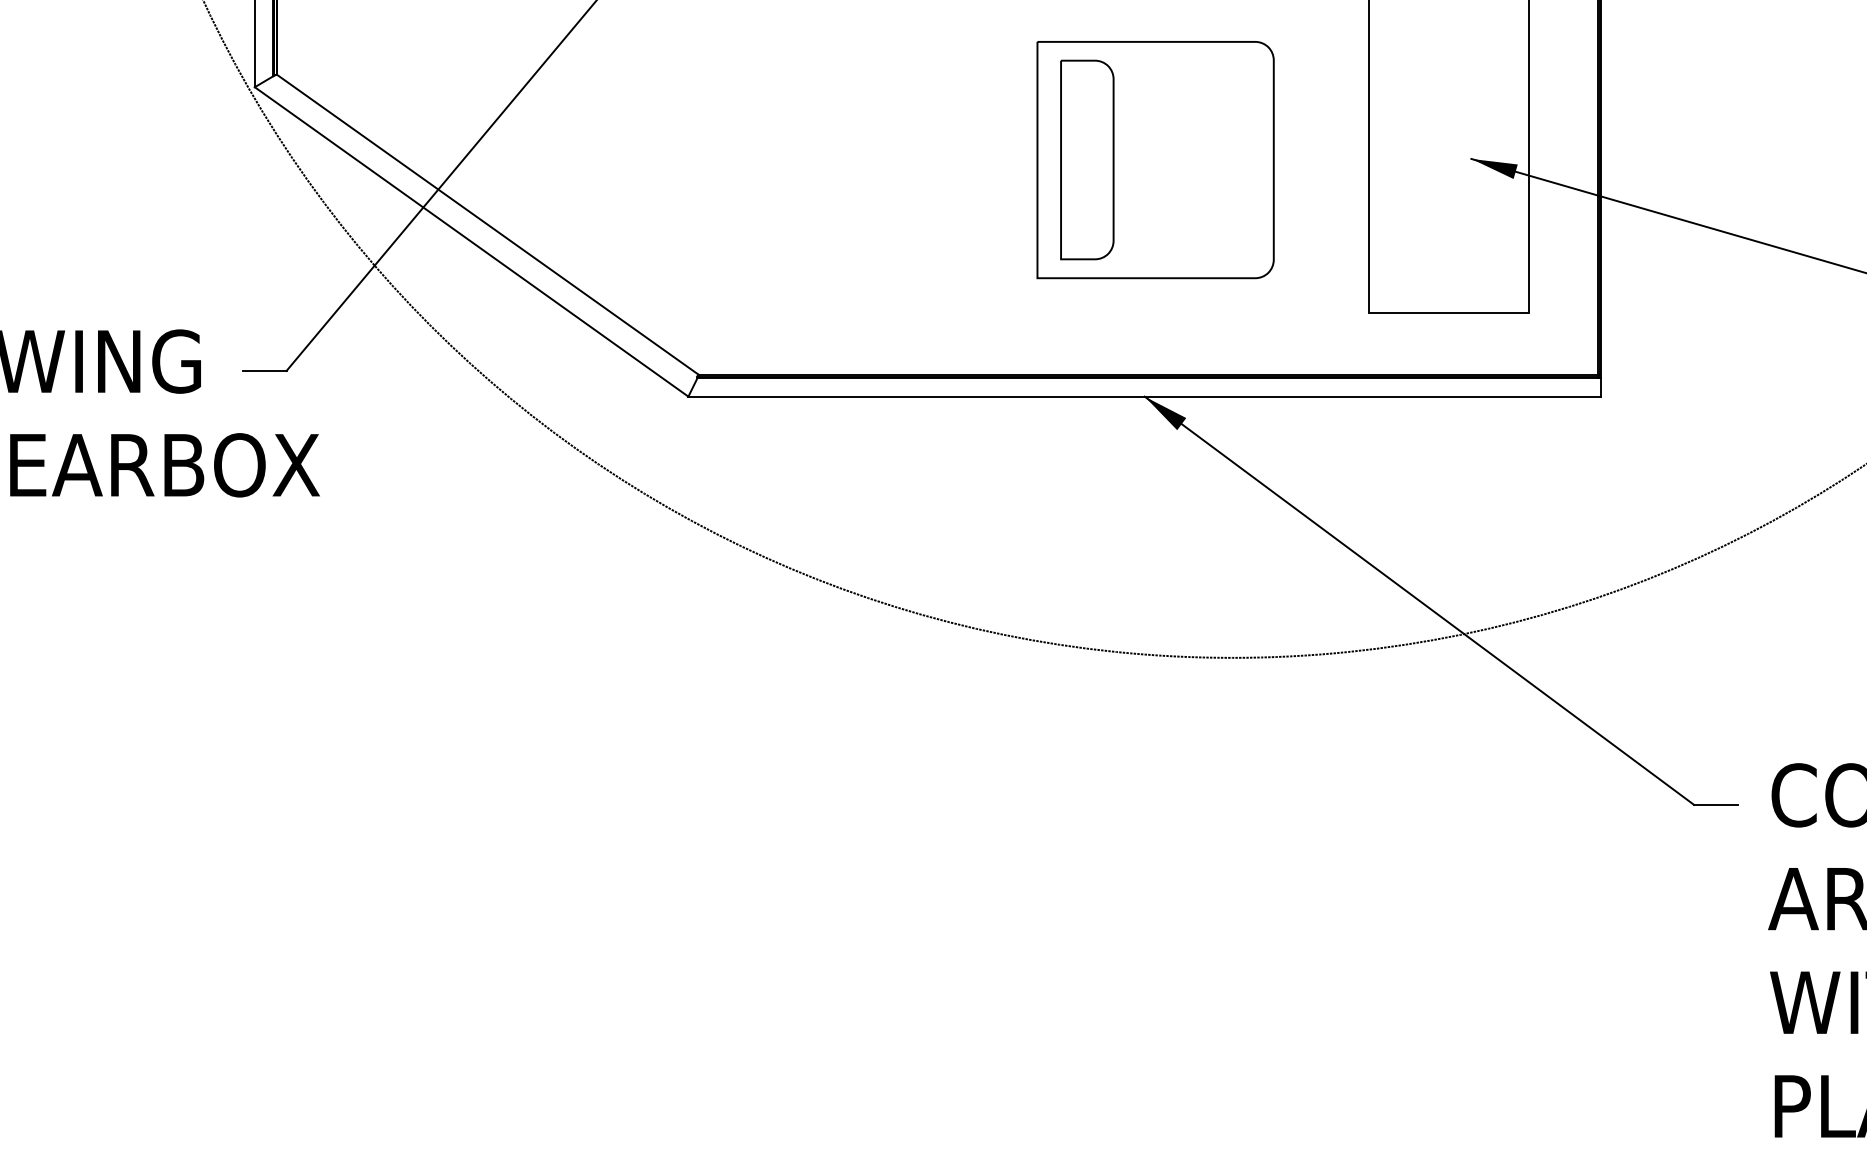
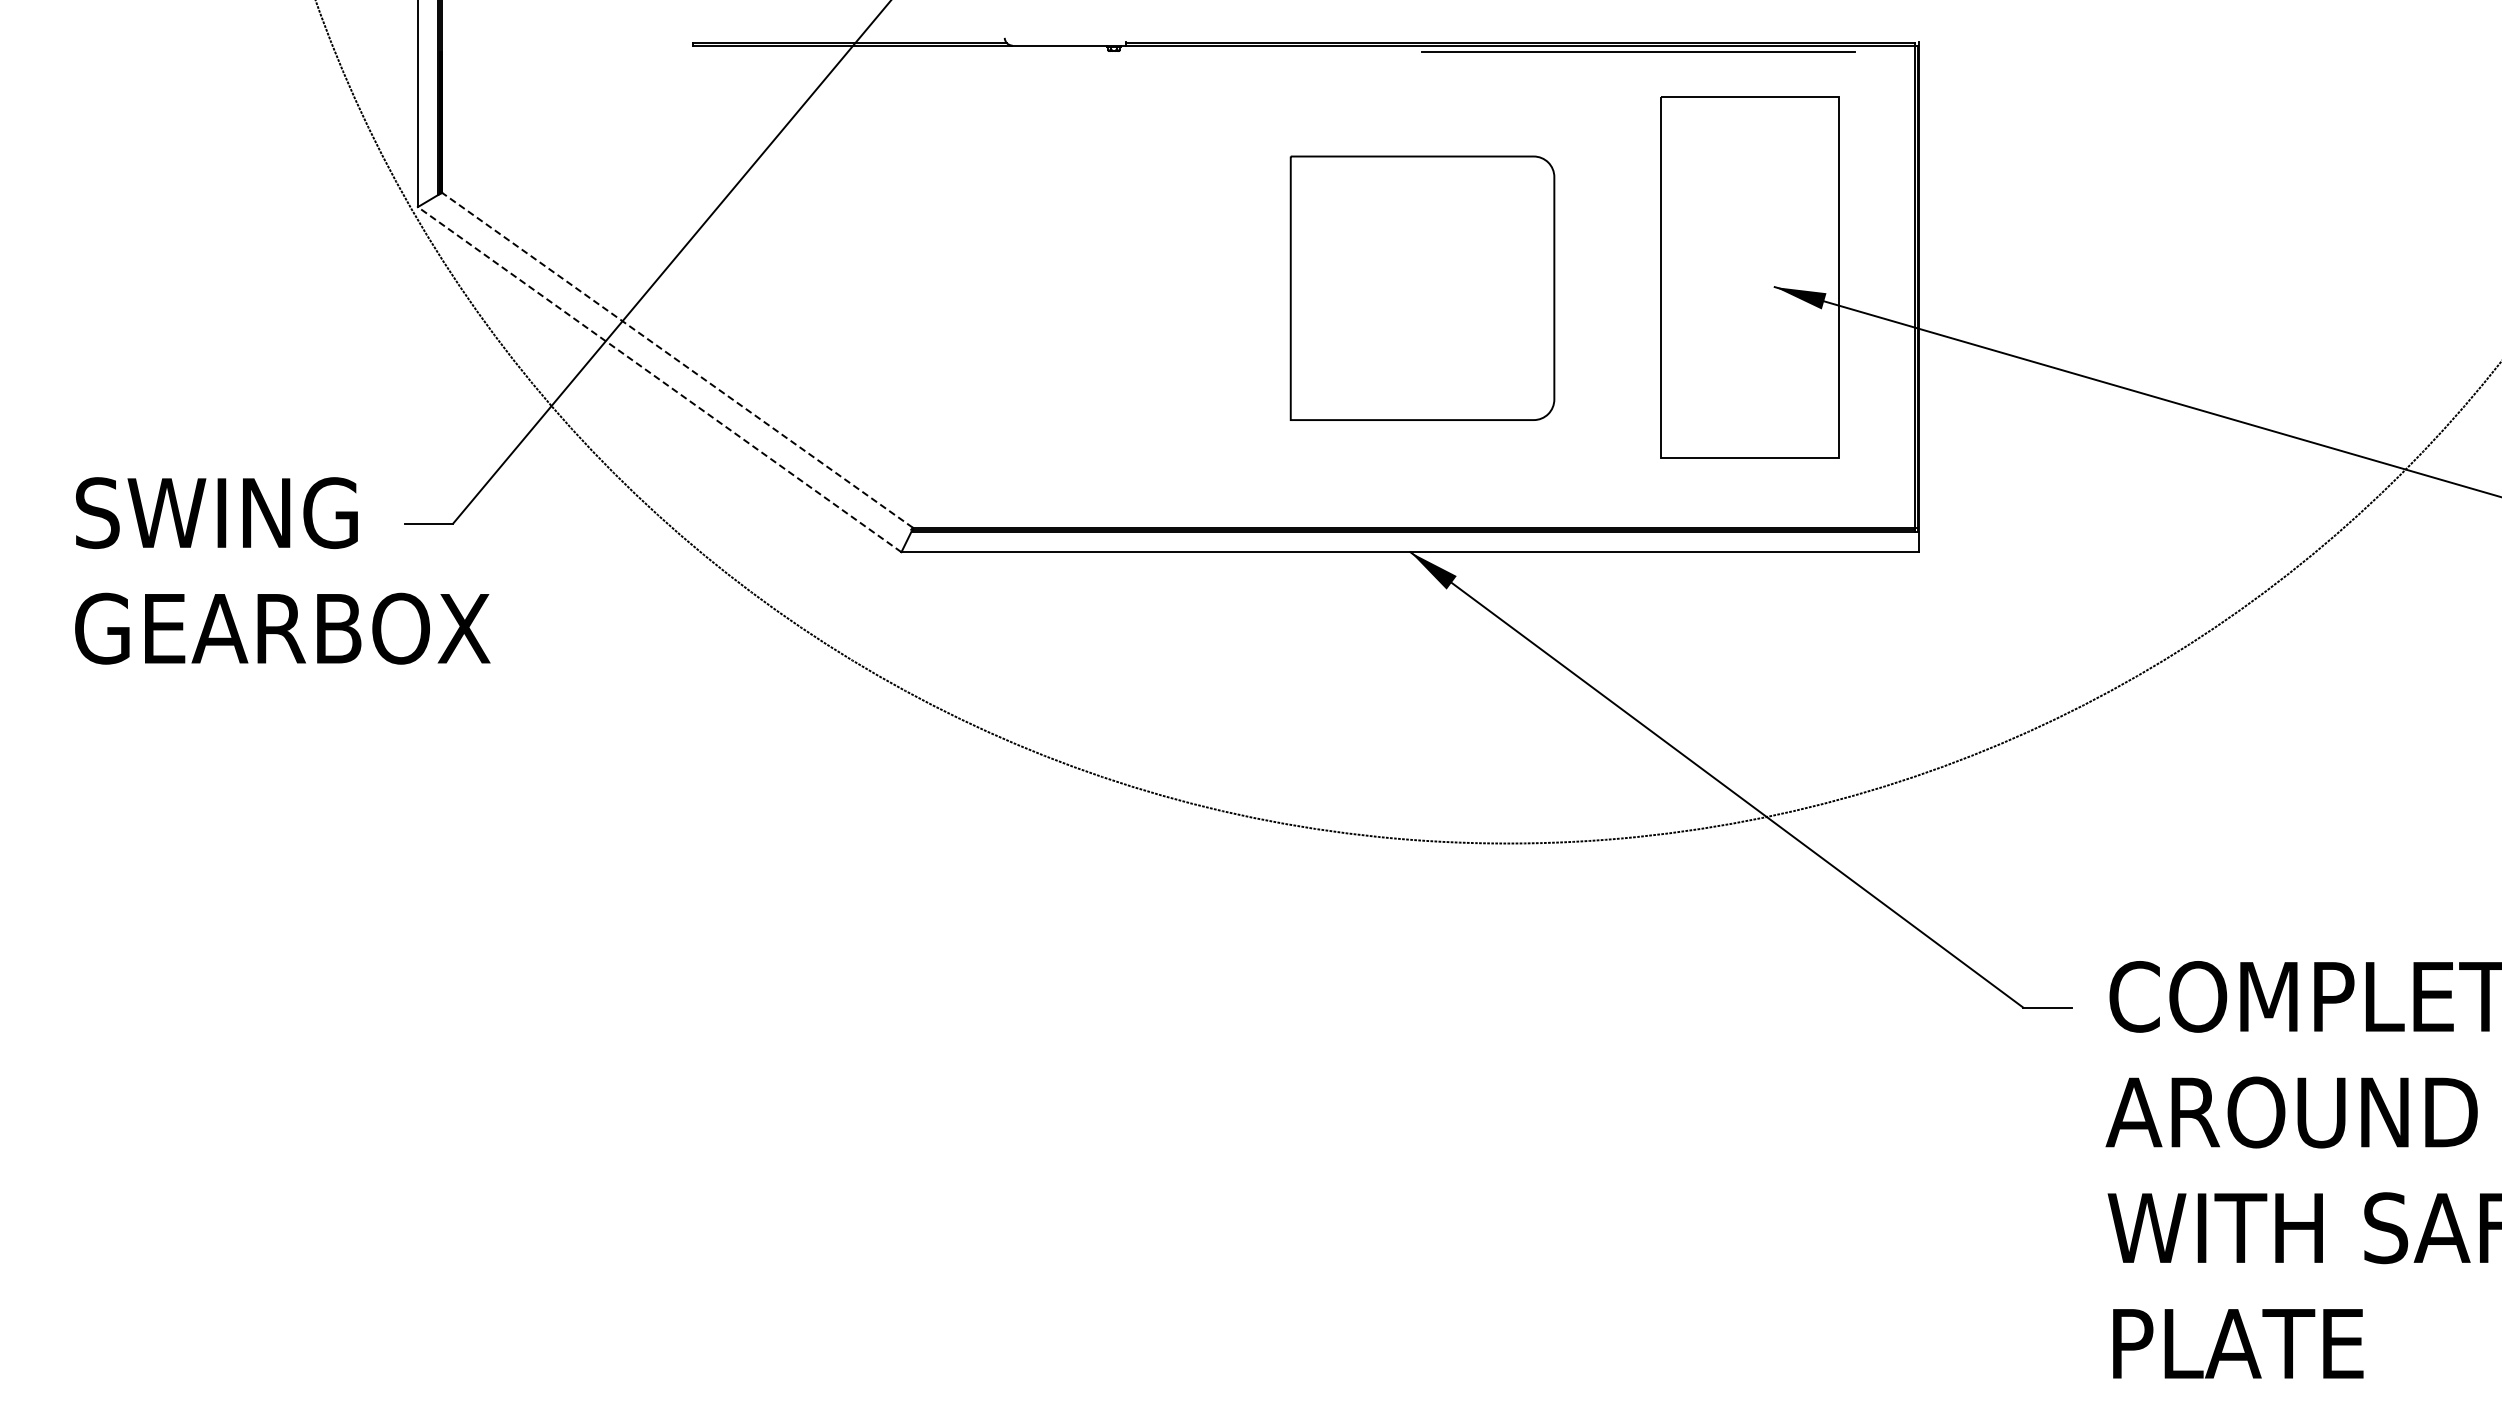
part: (1087, 159) -> (1346, 287), removed
line: (487, 224) -> (677, 360), solid -> dashed
line: (471, 241) -> (659, 379), solid -> dashed

